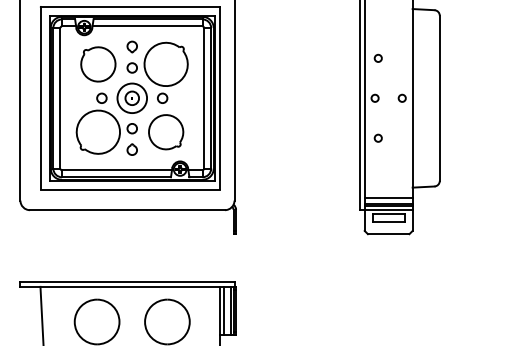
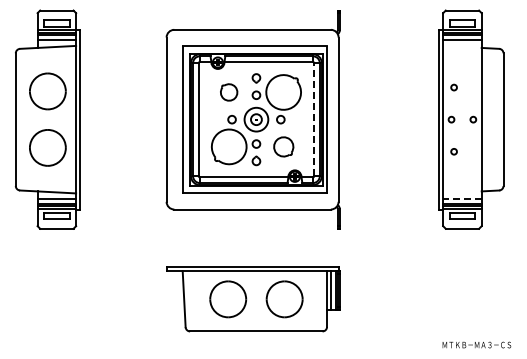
part: (97, 64) -> (228, 92), size x0.6
line: (204, 98) -> (314, 119), solid -> dashed
part: (165, 131) -> (283, 146), size x0.7
line: (387, 197) -> (461, 199), solid -> dashed

